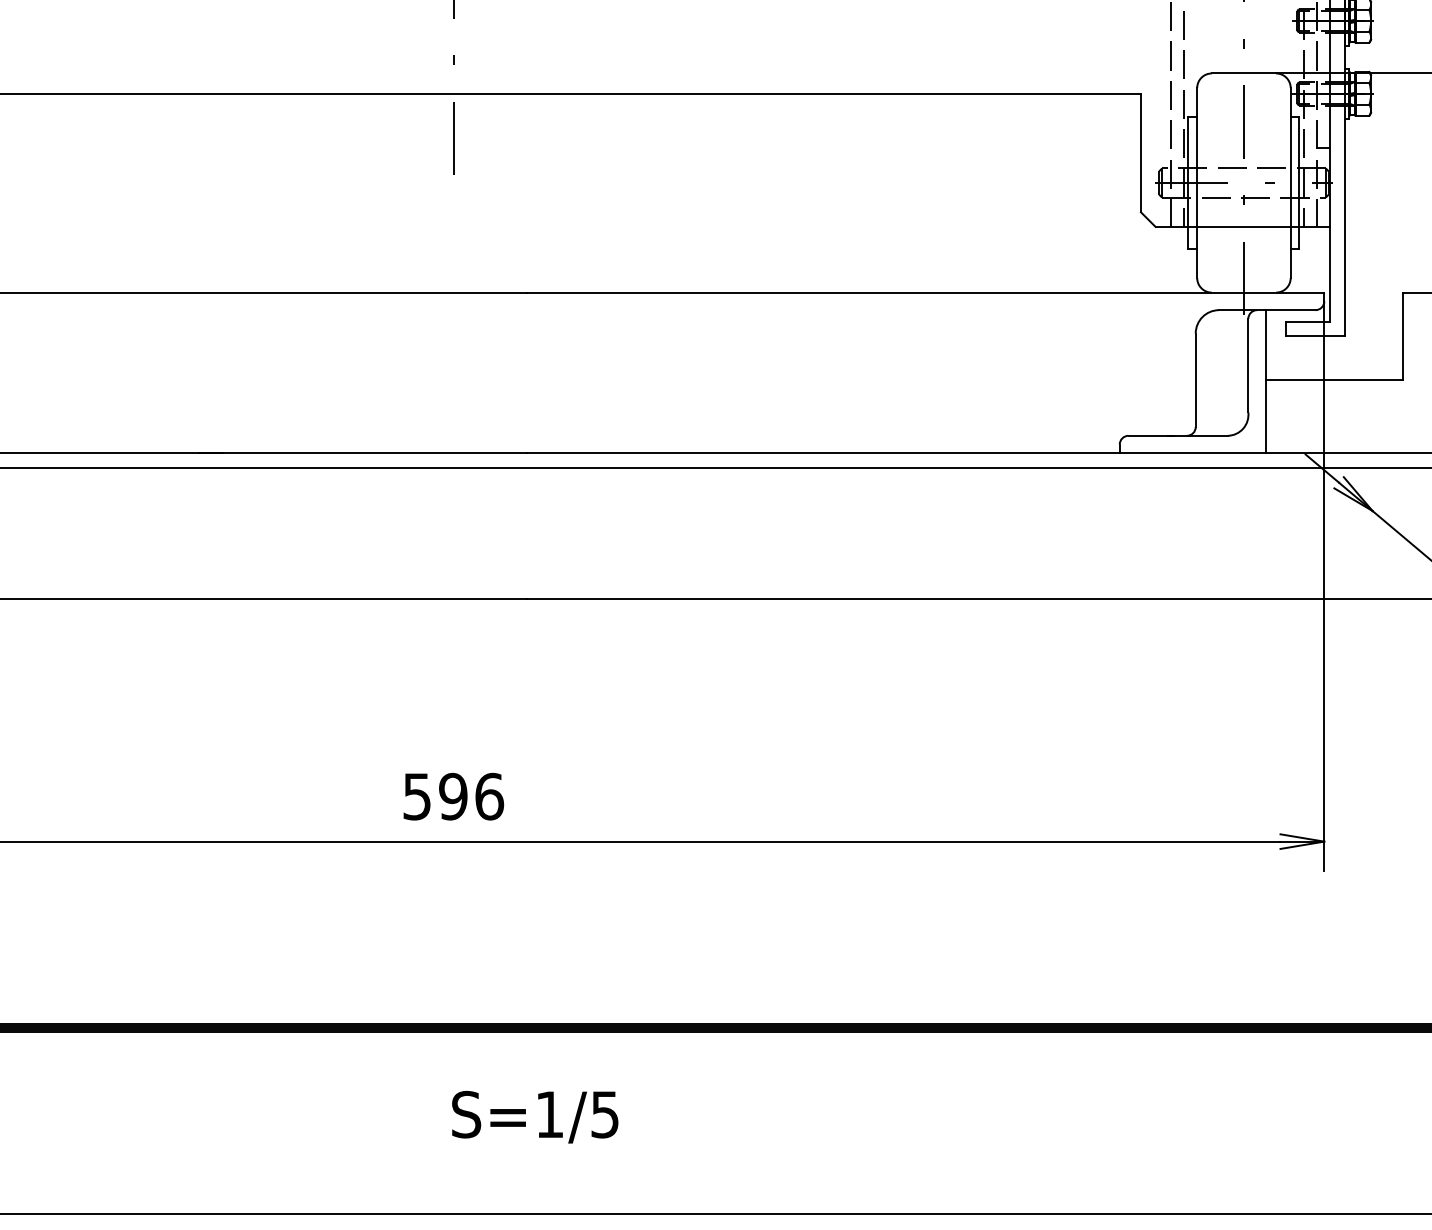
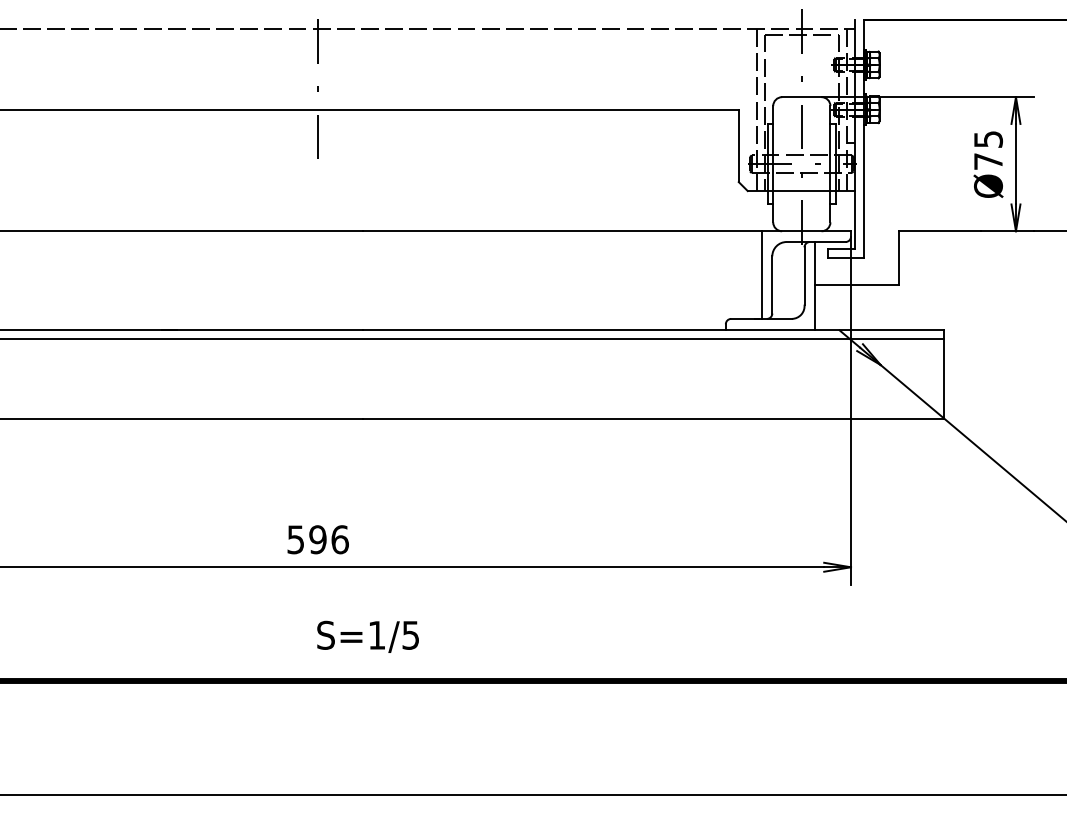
line: (1178, 363) -> (761, 274), added
text: (534, 1116) -> (367, 636), moved

